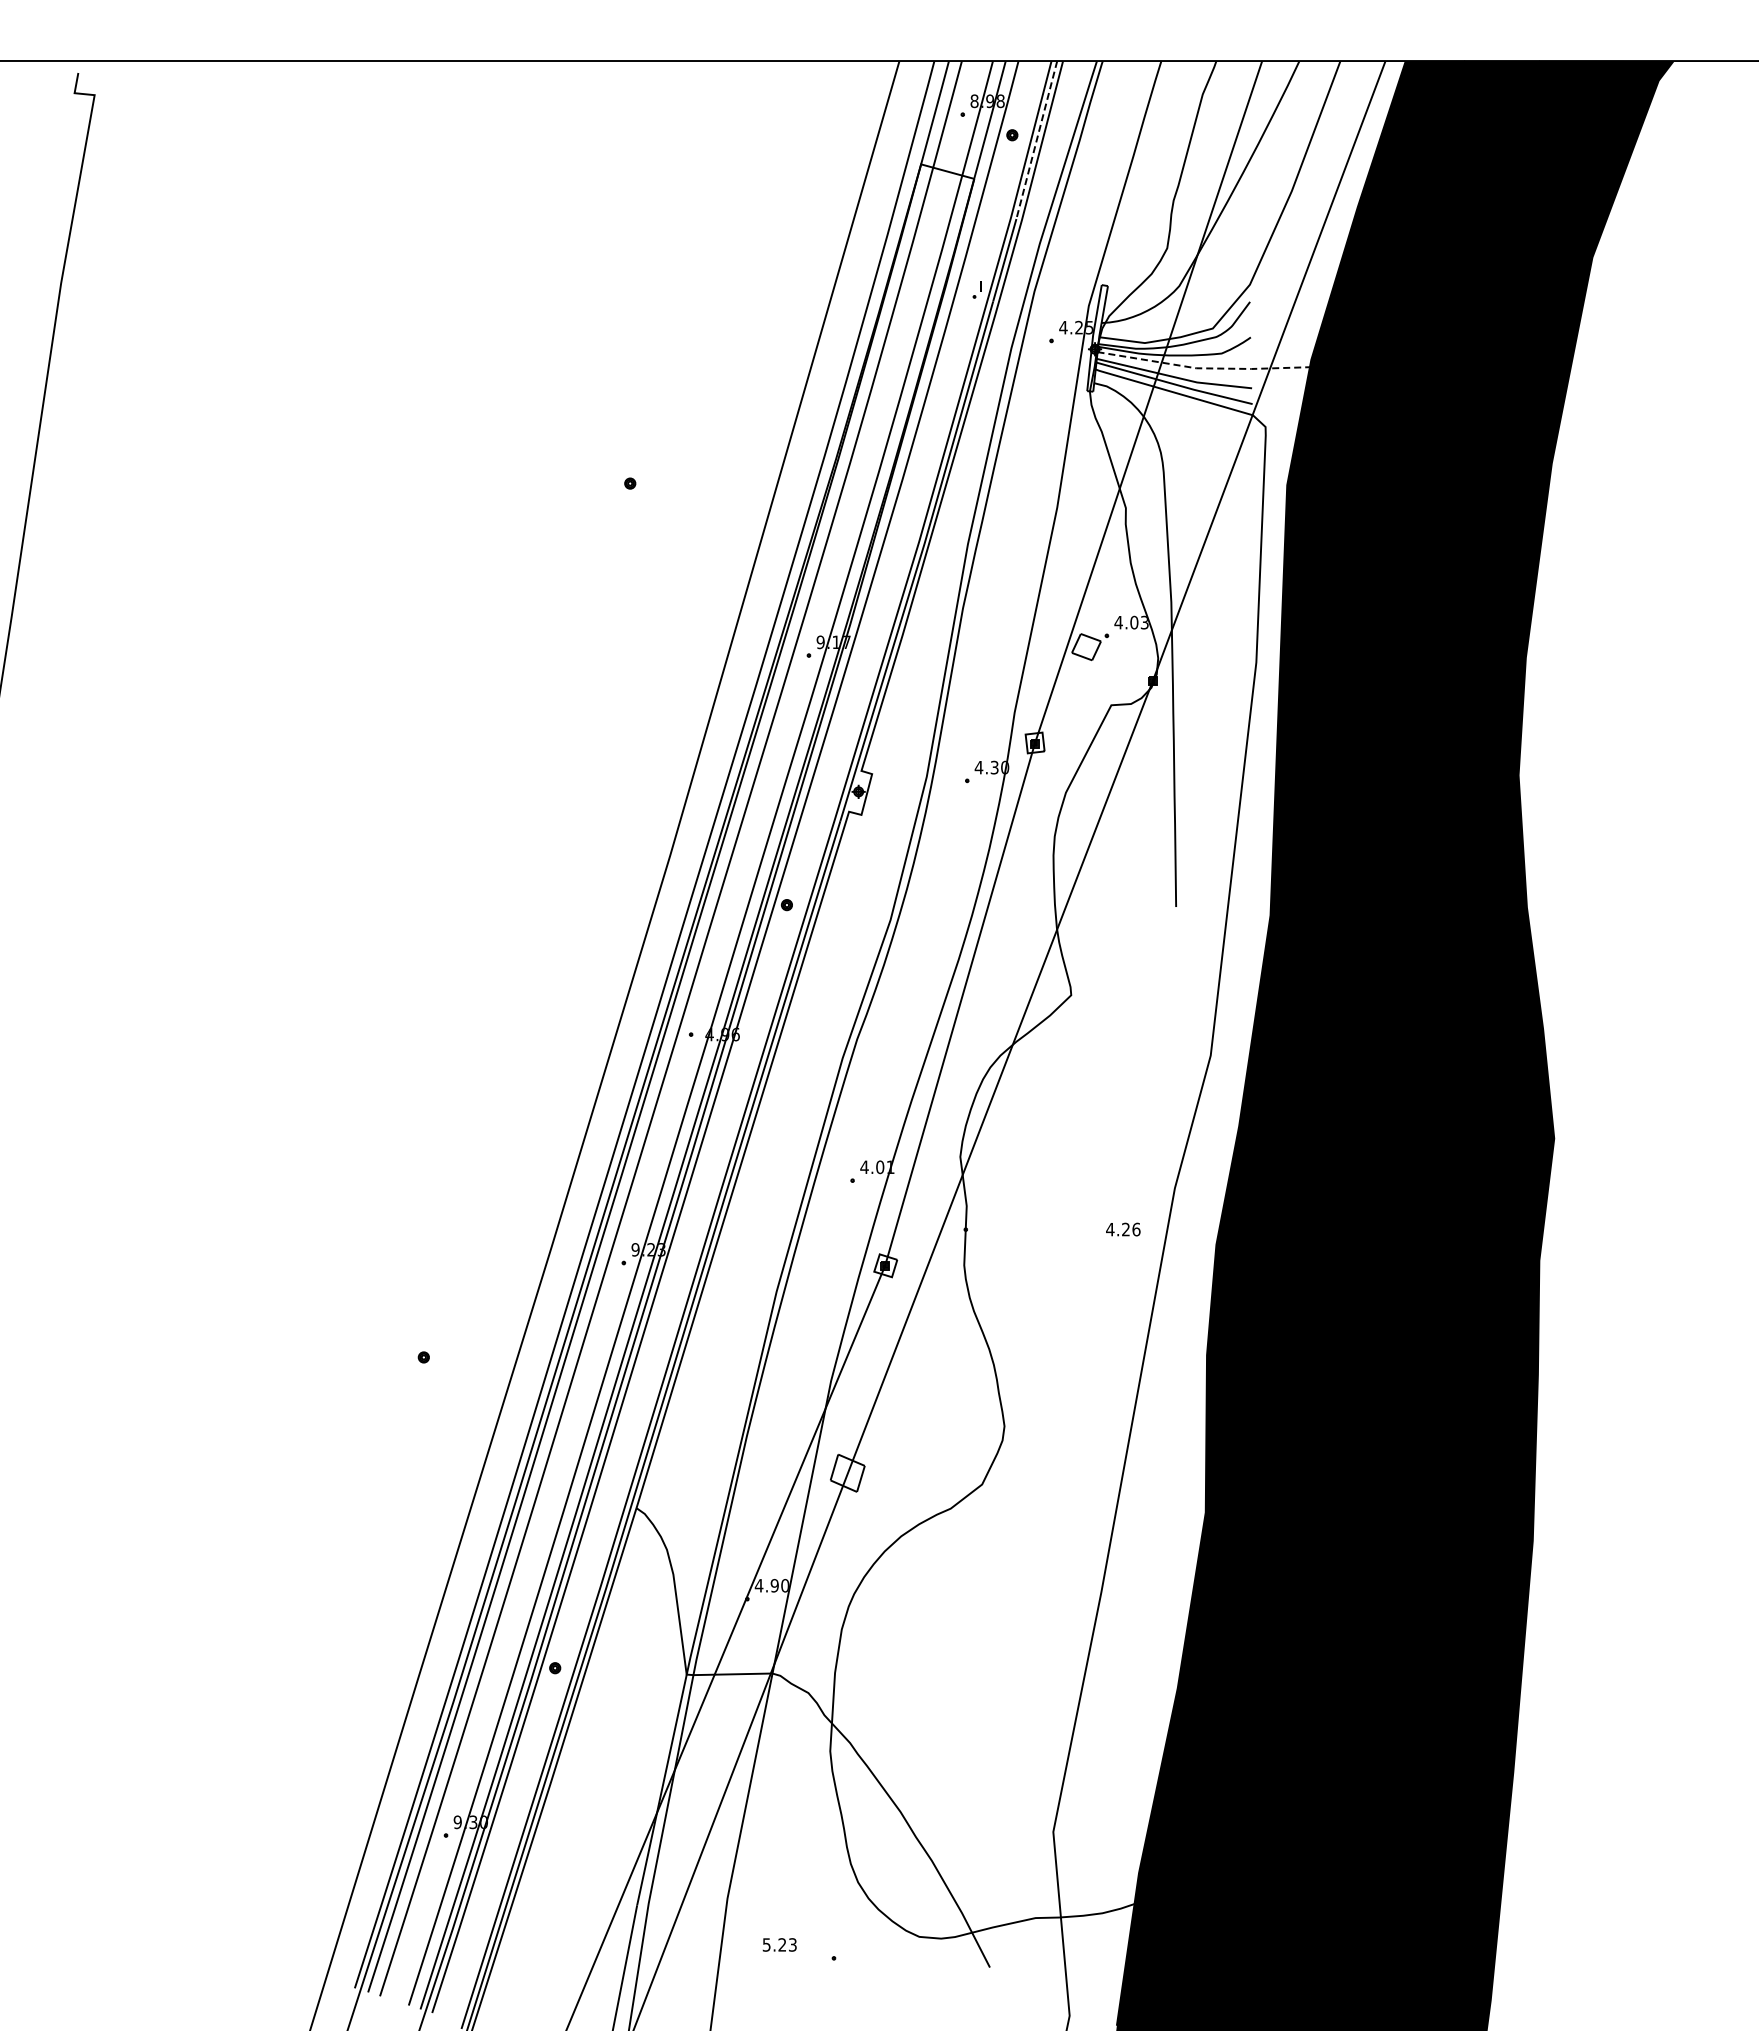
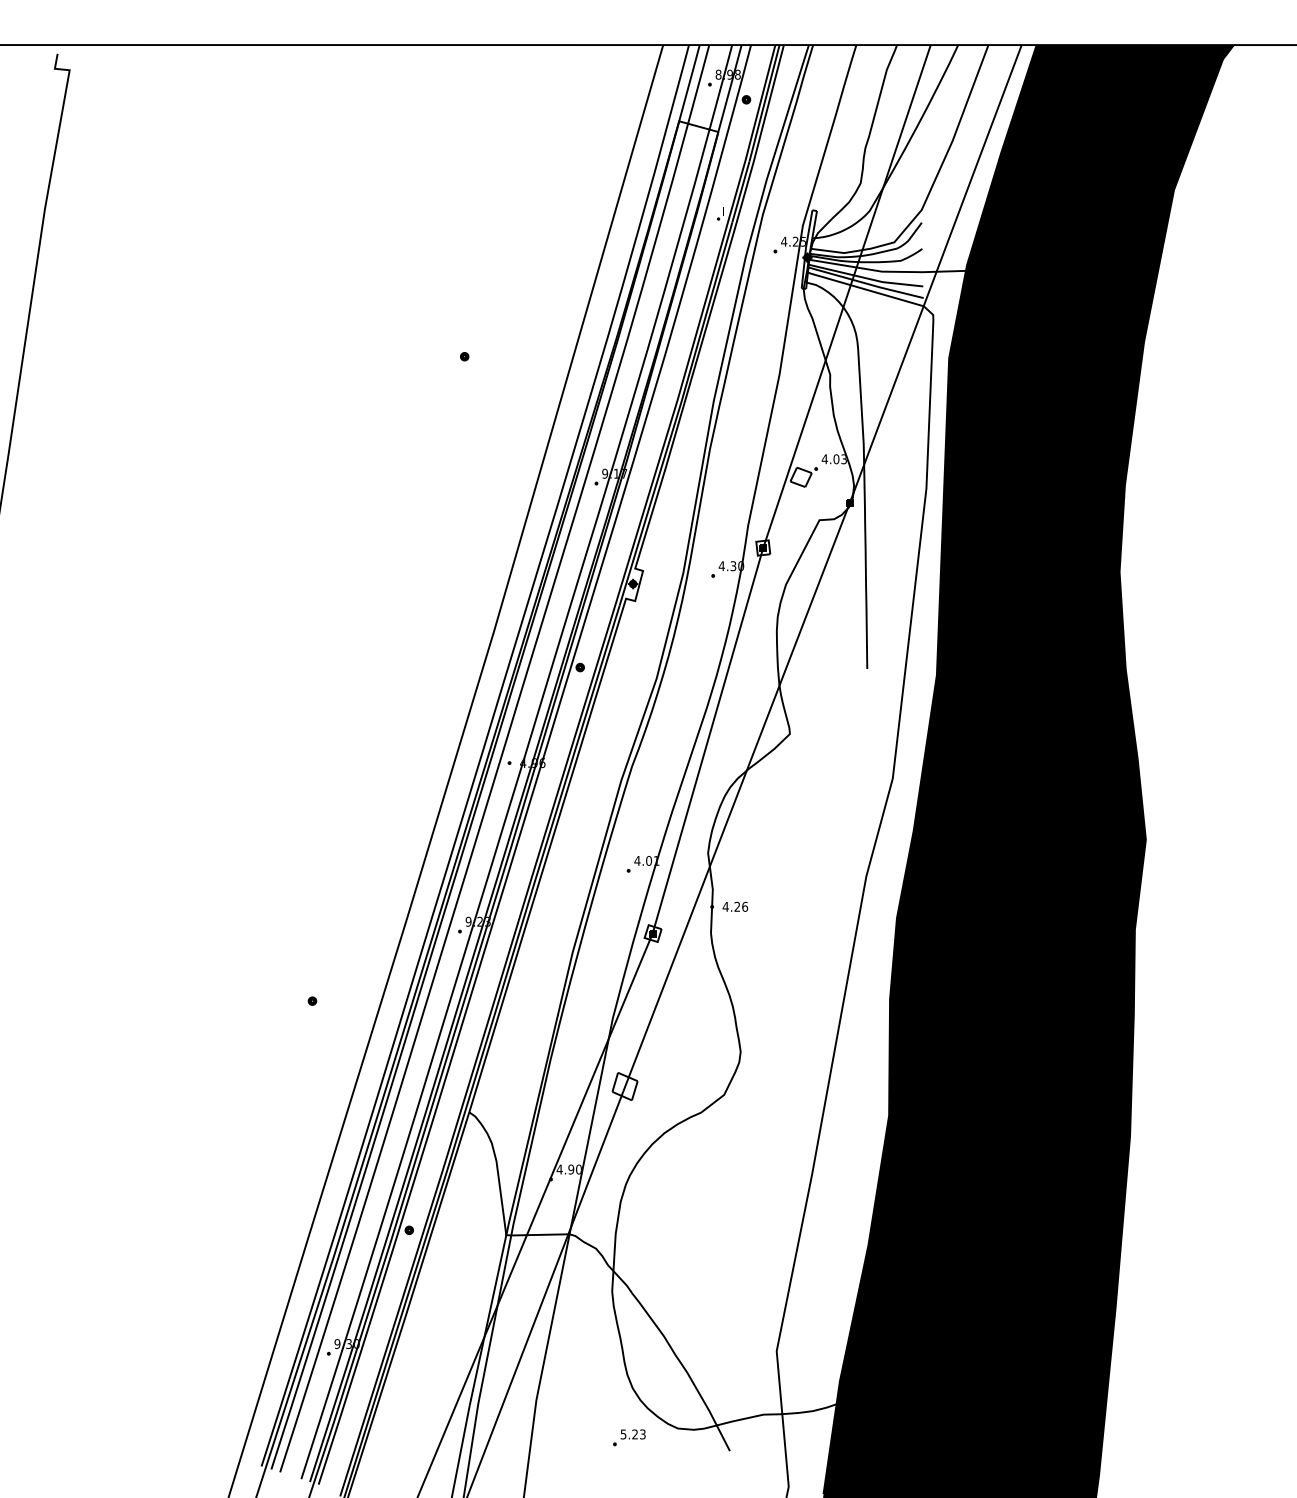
line: (1036, 140) -> (764, 103), dashed -> solid
line: (1204, 368) -> (888, 271), dashed -> solid
text: (1123, 1229) -> (735, 906), moved
text: (779, 1944) -> (633, 1434), moved

